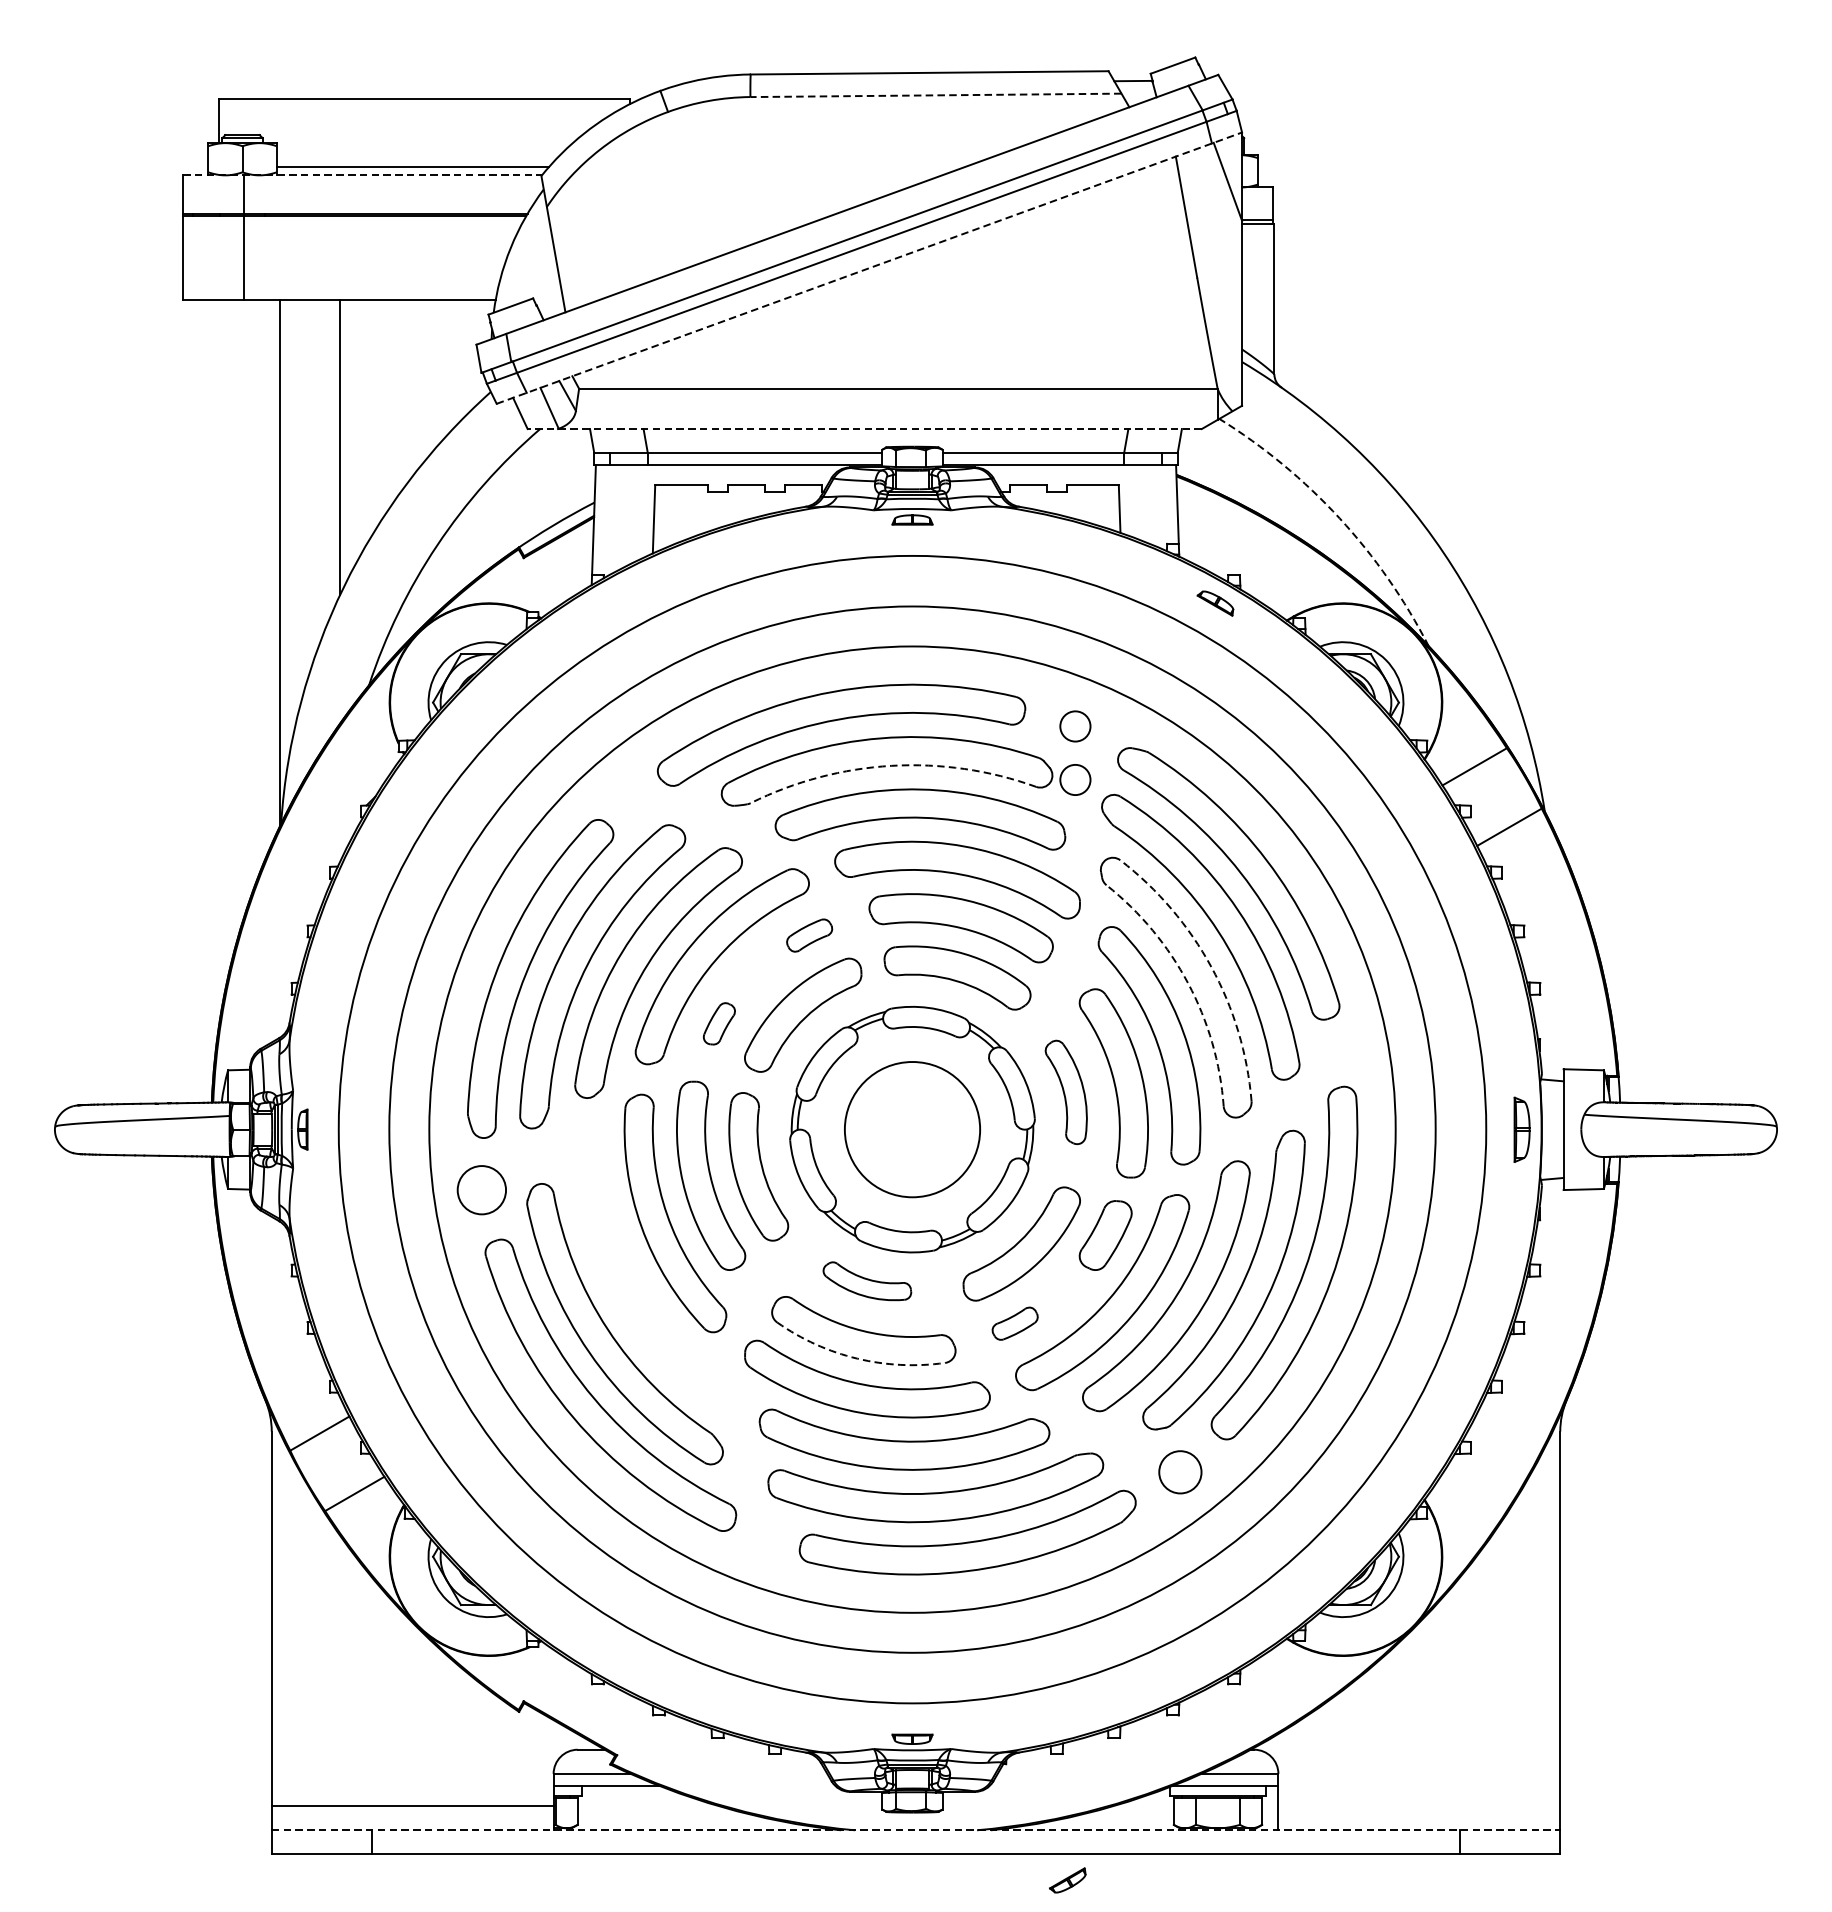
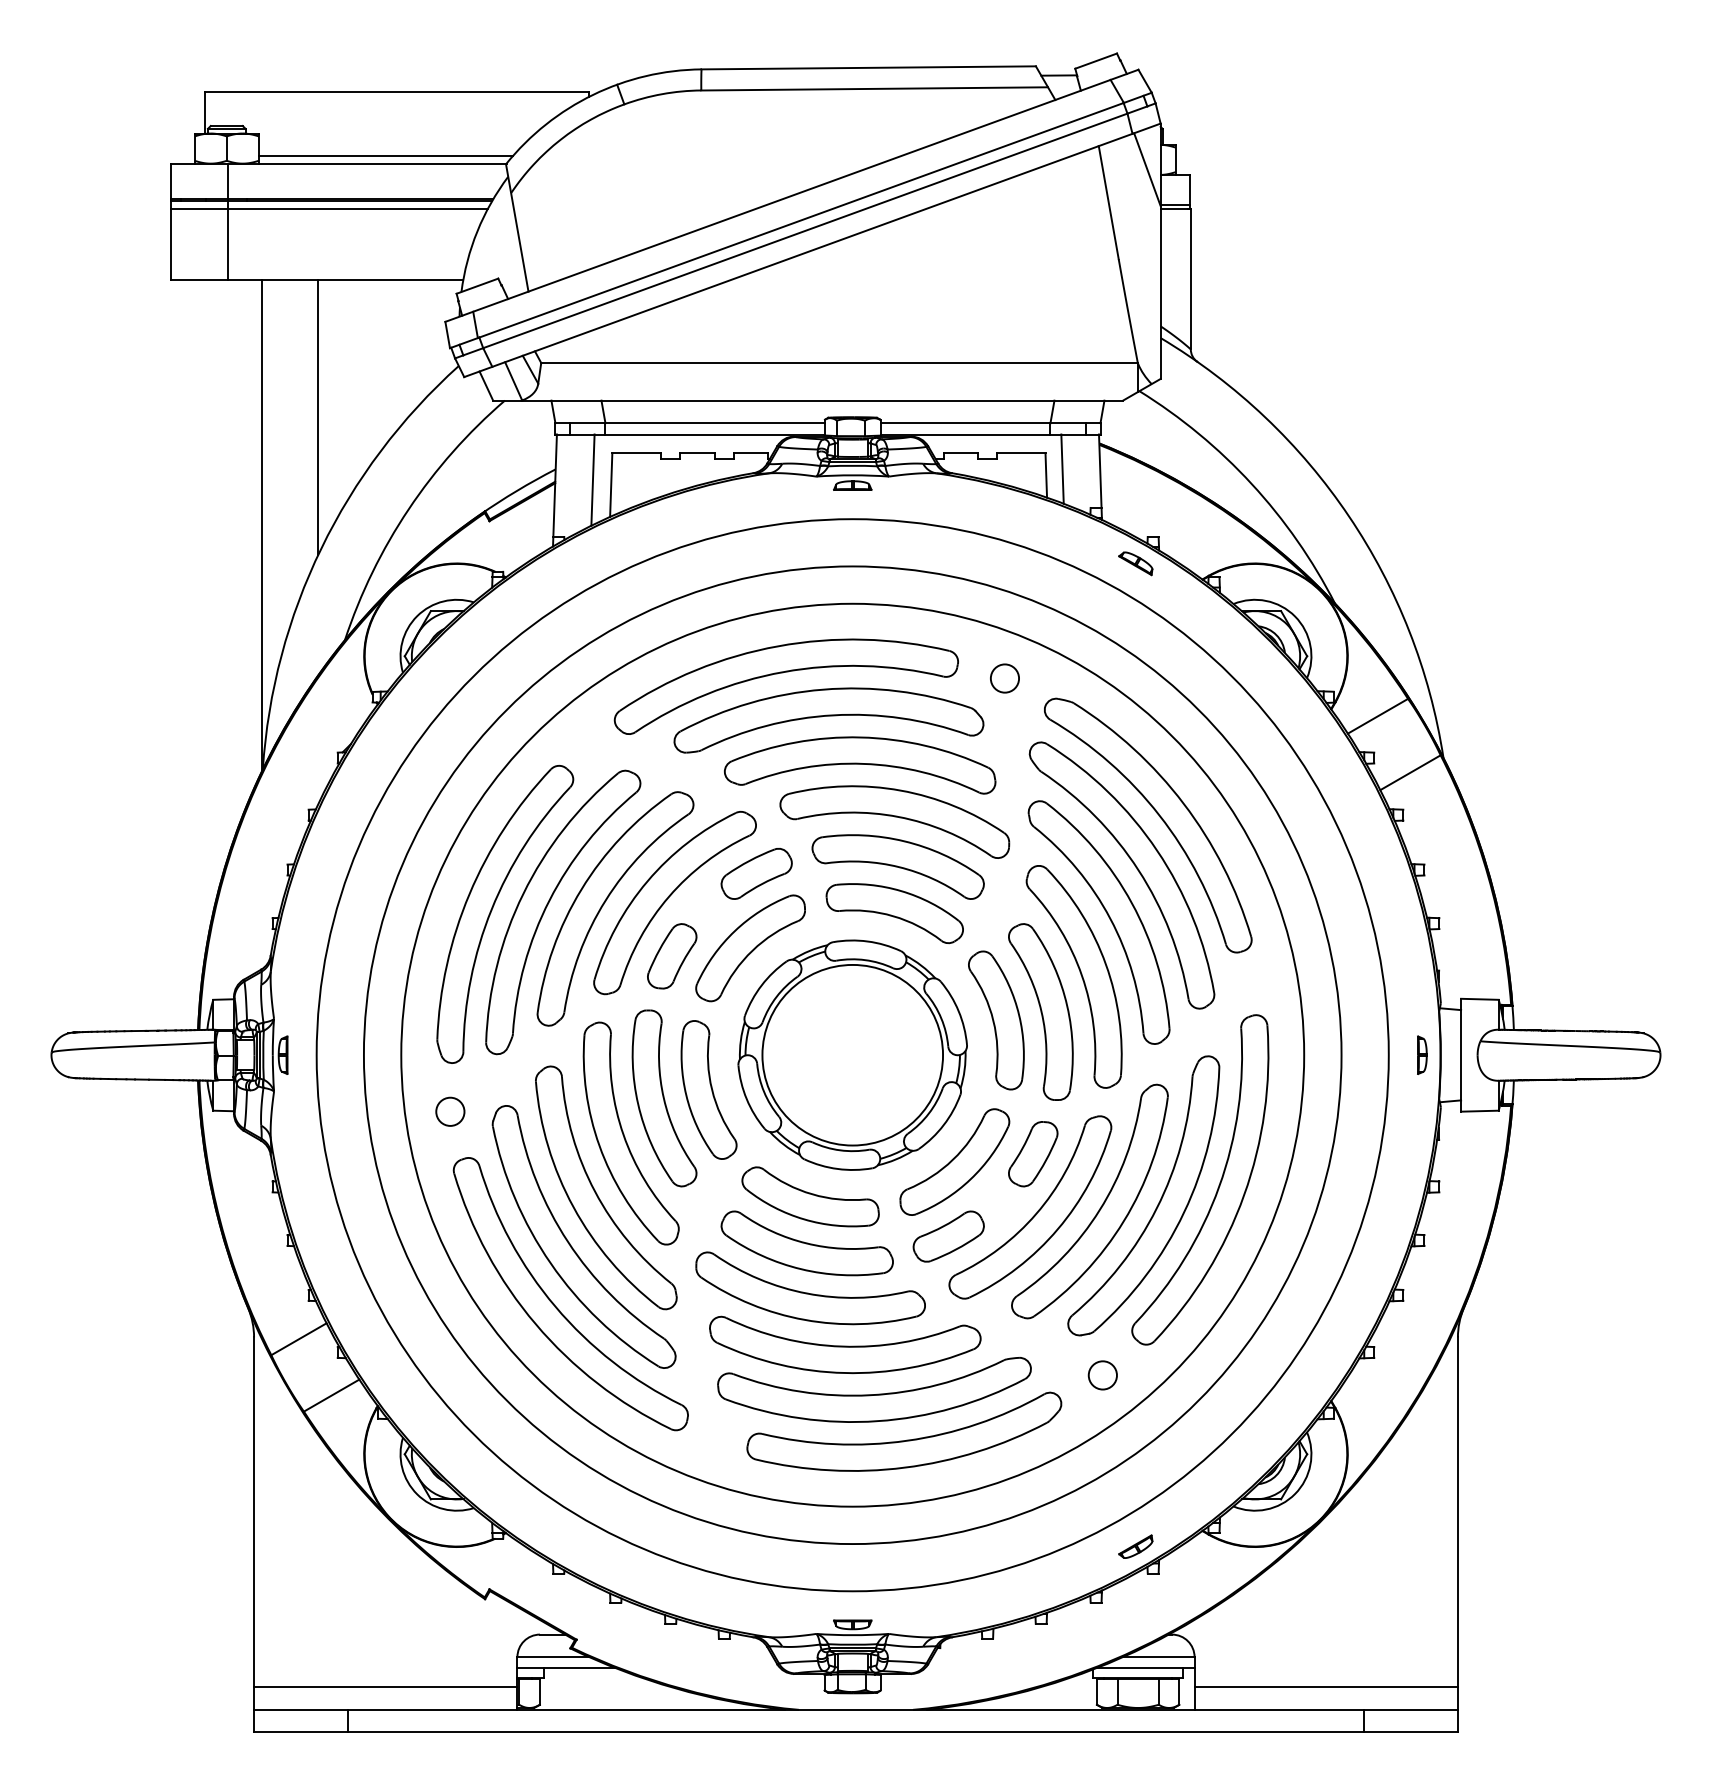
line: (935, 94) -> (874, 88), dashed -> solid
line: (362, 175) -> (338, 163), dashed -> solid
line: (352, 223) -> (329, 208), added
line: (869, 268) -> (812, 250), dashed -> solid
line: (865, 428) -> (808, 400), dashed -> solid
line: (1137, 501) -> (1062, 468), added
line: (633, 513) -> (592, 479), added
arc: (1339, 518) -> (1251, 484), dashed -> solid
arc: (891, 766) -> (833, 715), dashed -> solid
circle: (1074, 779) -> (1004, 728), removed
part: (809, 935) -> (756, 873), size x1.67
arc: (1210, 967) -> (1131, 903), dashed -> solid
arc: (1188, 983) -> (1110, 918), dashed -> solid
part: (719, 1023) -> (672, 956), size x1.67
part: (1066, 1092) -> (996, 1020), size x1.43
circle: (912, 1128) -> (852, 1054), size x1.43
part: (1522, 1128) -> (1422, 1054), size x0.62
circle: (481, 1189) -> (450, 1111), size x0.62
part: (638, 1275) -> (596, 1191), added
part: (867, 1280) -> (810, 1196), size x1.67
part: (1015, 1323) -> (948, 1236), size x1.67
arc: (857, 1358) -> (801, 1269), dashed -> solid
circle: (1179, 1472) -> (1102, 1375), size x0.71
line: (1418, 1806) -> (1325, 1687), added
line: (916, 1829) -> (856, 1709), dashed -> solid
part: (1067, 1880) -> (1135, 1546), moved

